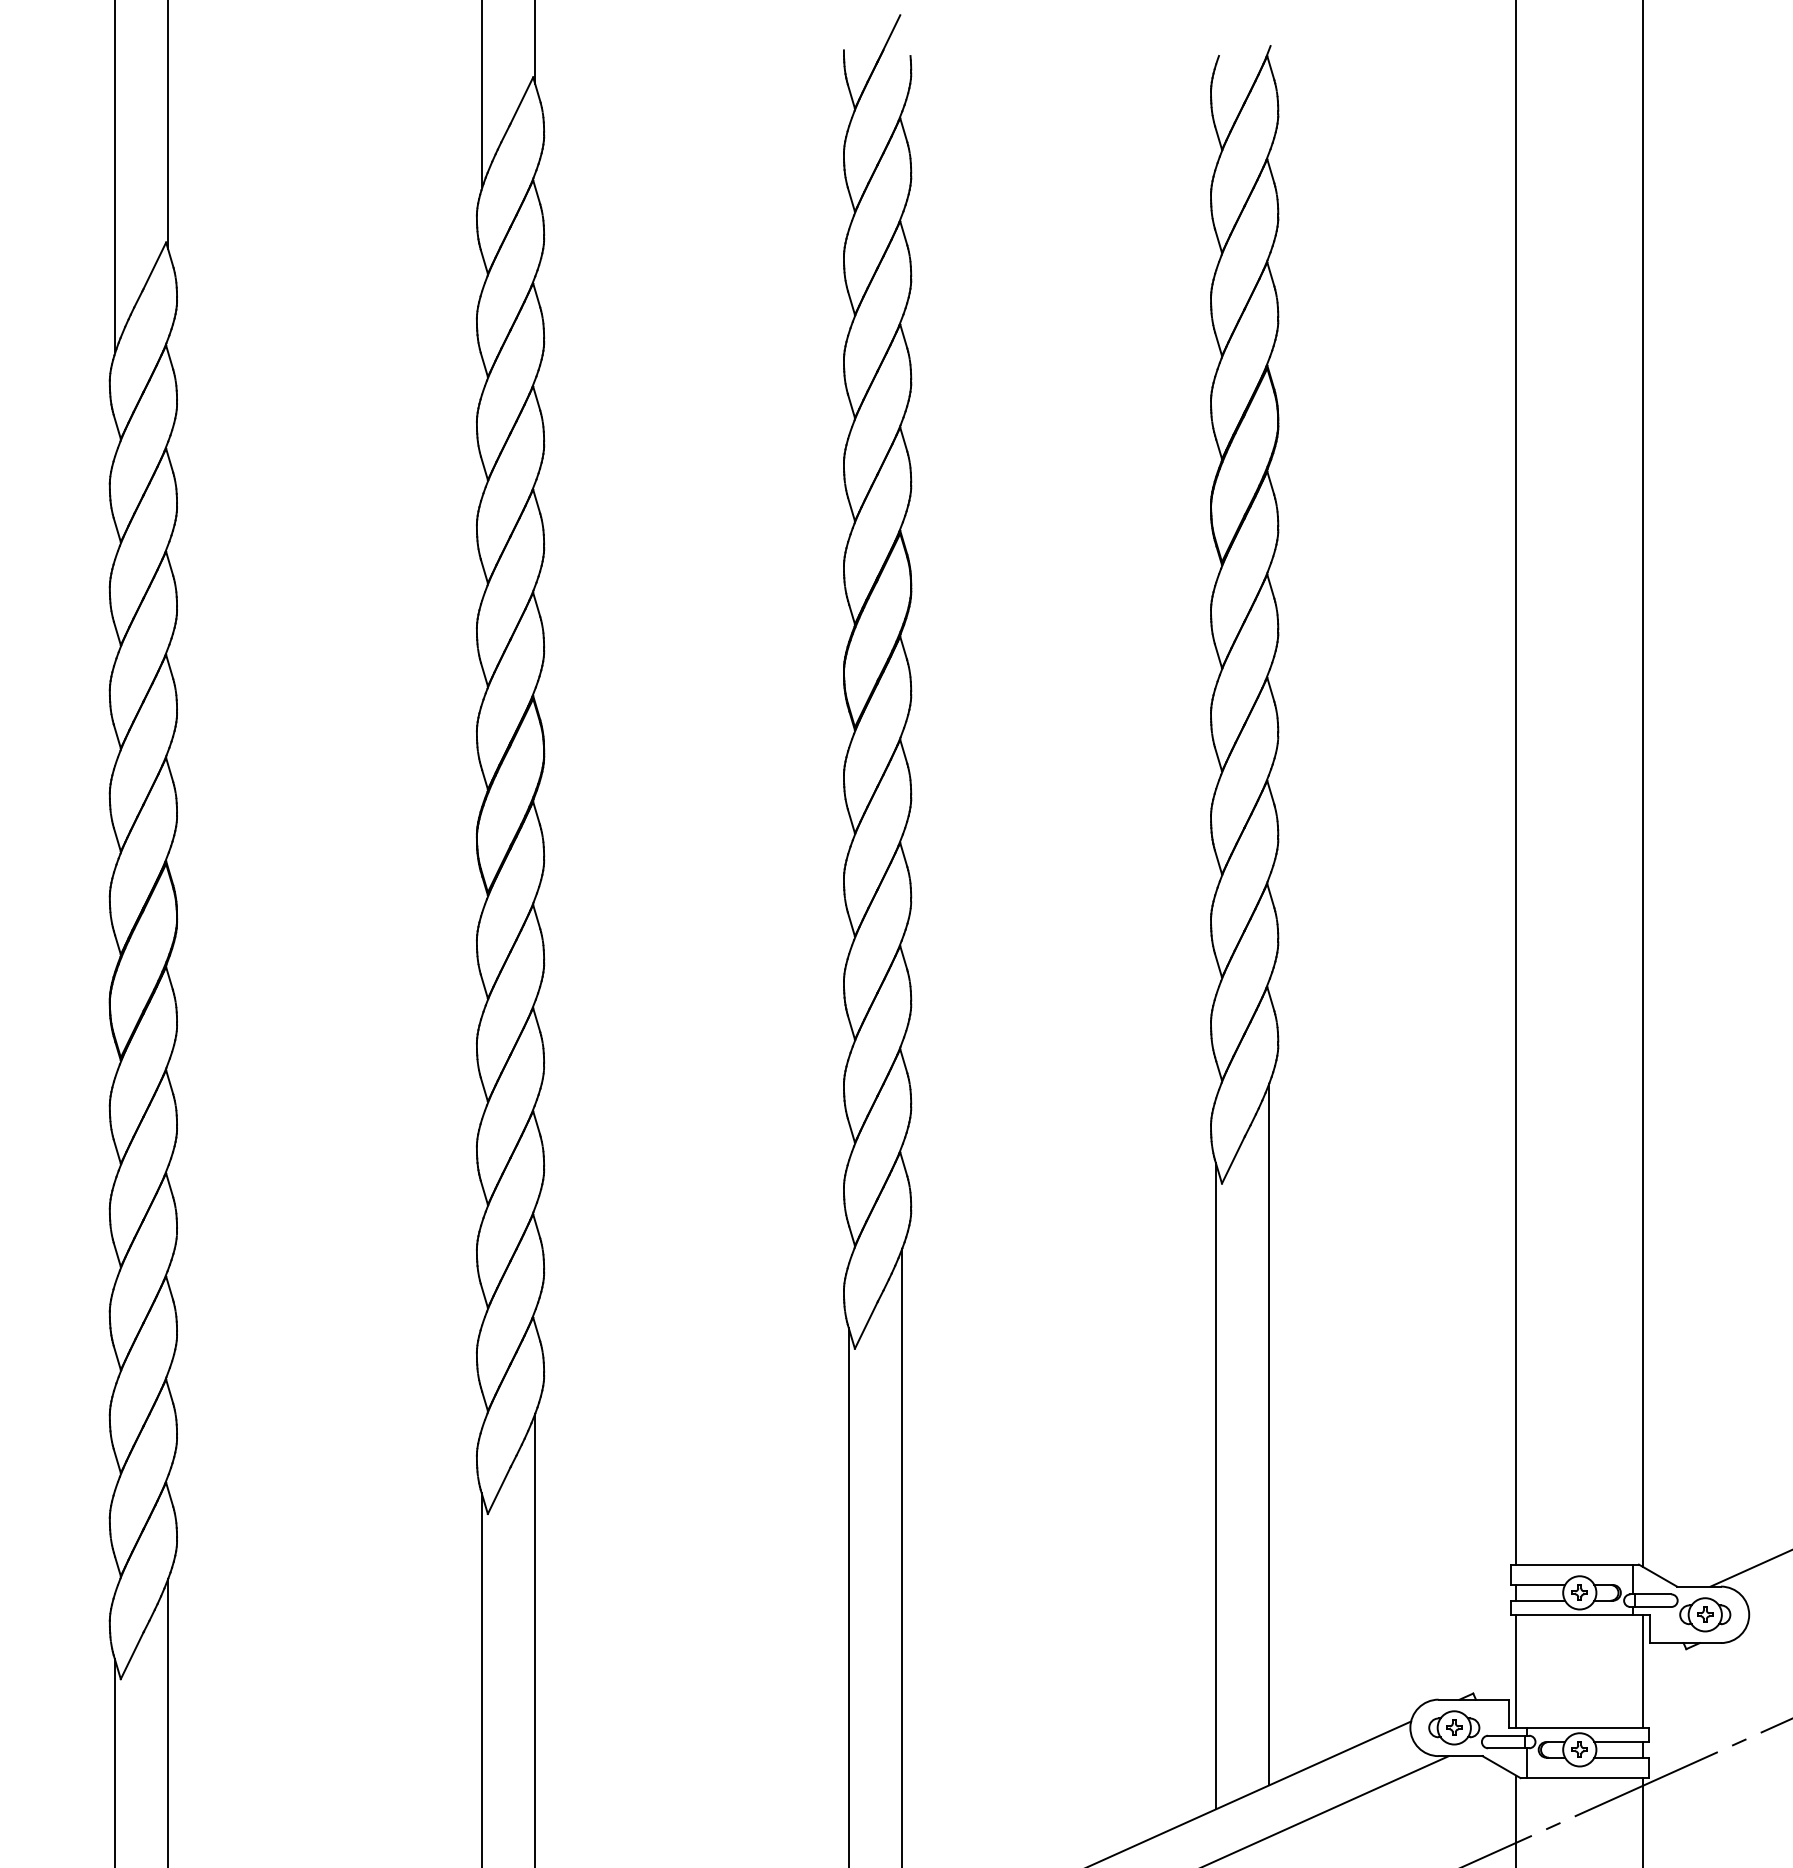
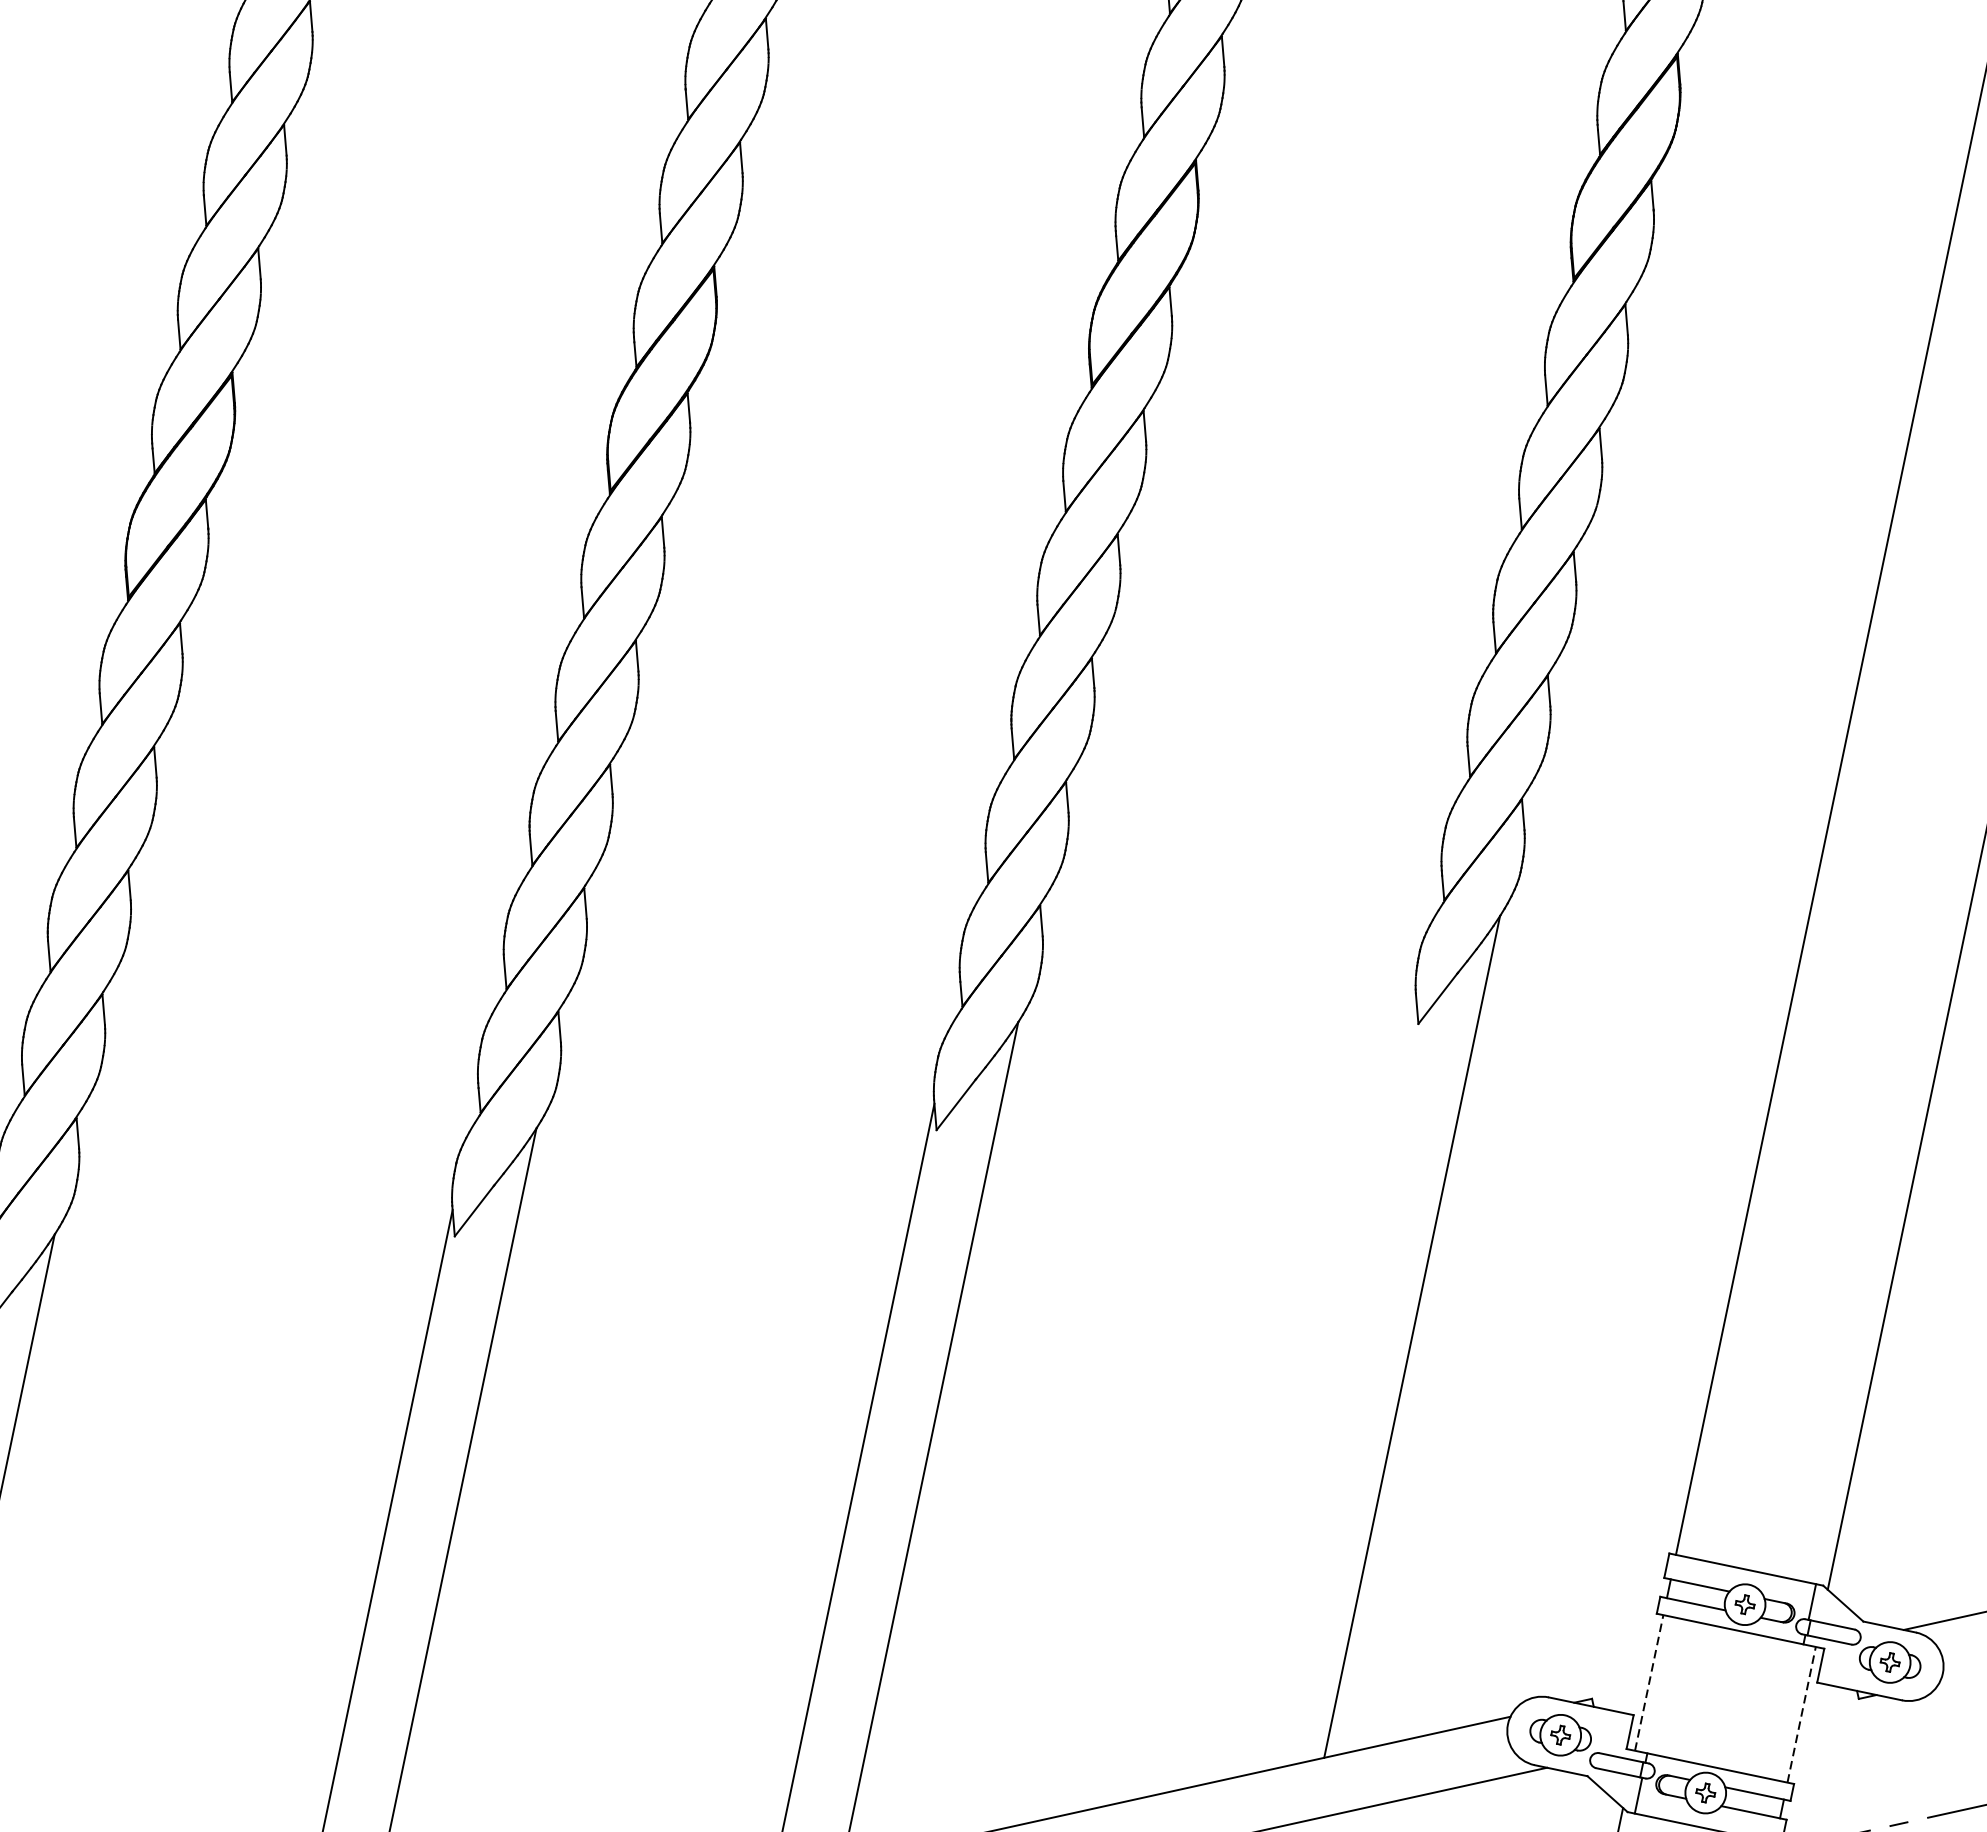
line: (1215, 1485) -> (1334, 1384), removed
line: (1516, 1671) -> (1649, 1683), solid -> dashed
line: (1643, 1671) -> (1801, 1714), solid -> dashed

